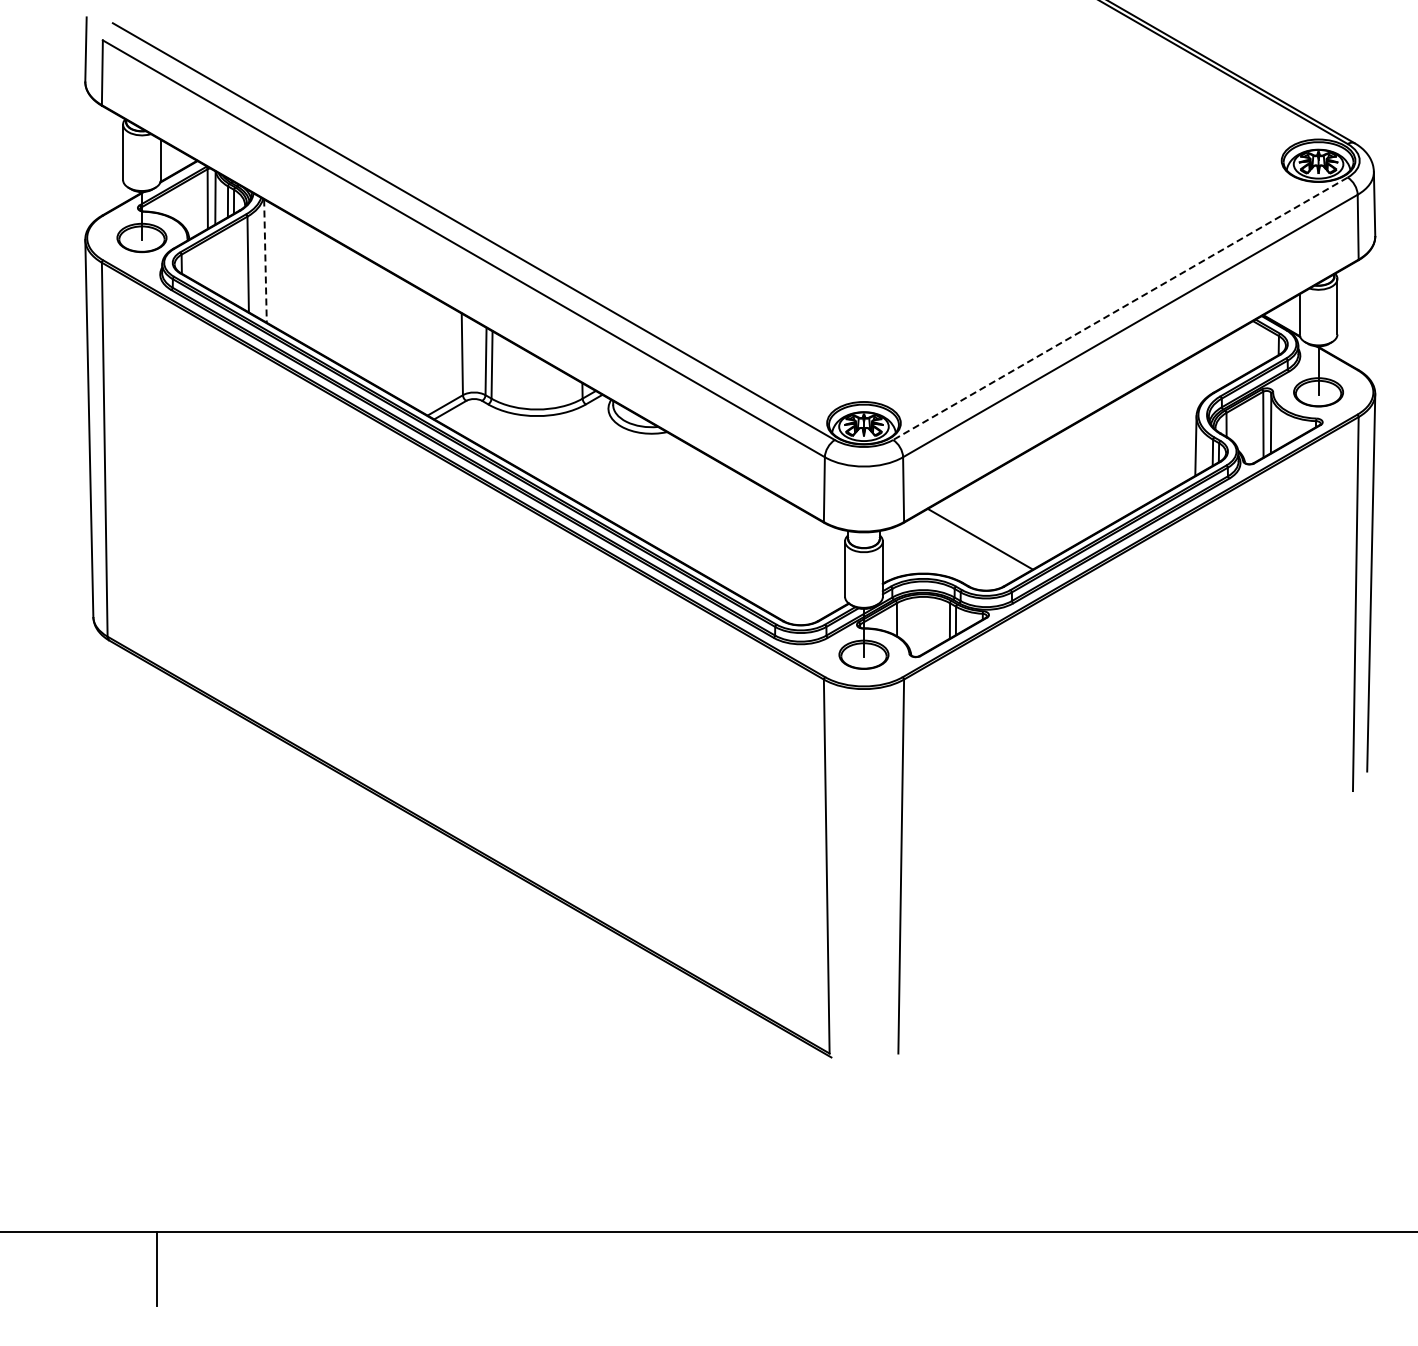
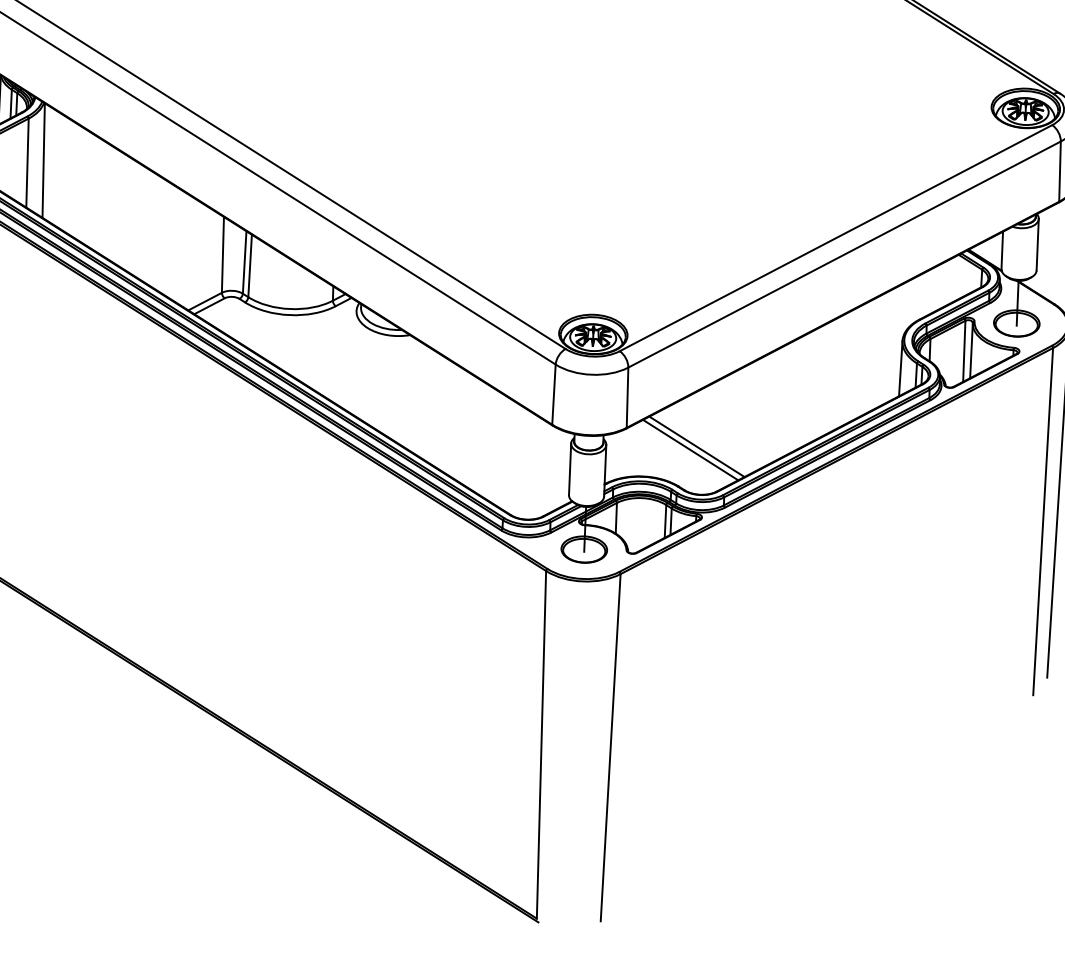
line: (265, 261) -> (43, 160), dashed -> solid
line: (1119, 309) -> (835, 238), dashed -> solid
line: (973, 542) -> (690, 449), added

